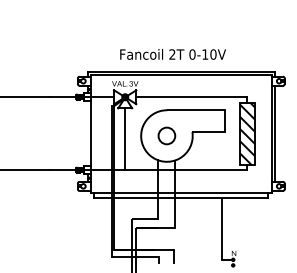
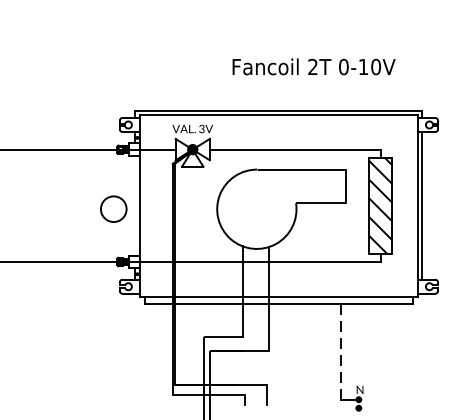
text: (172, 54) -> (313, 66), moved
circle: (166, 135) -> (113, 208), moved
line: (125, 139) -> (193, 214), removed
line: (221, 228) -> (340, 351), solid -> dashed

